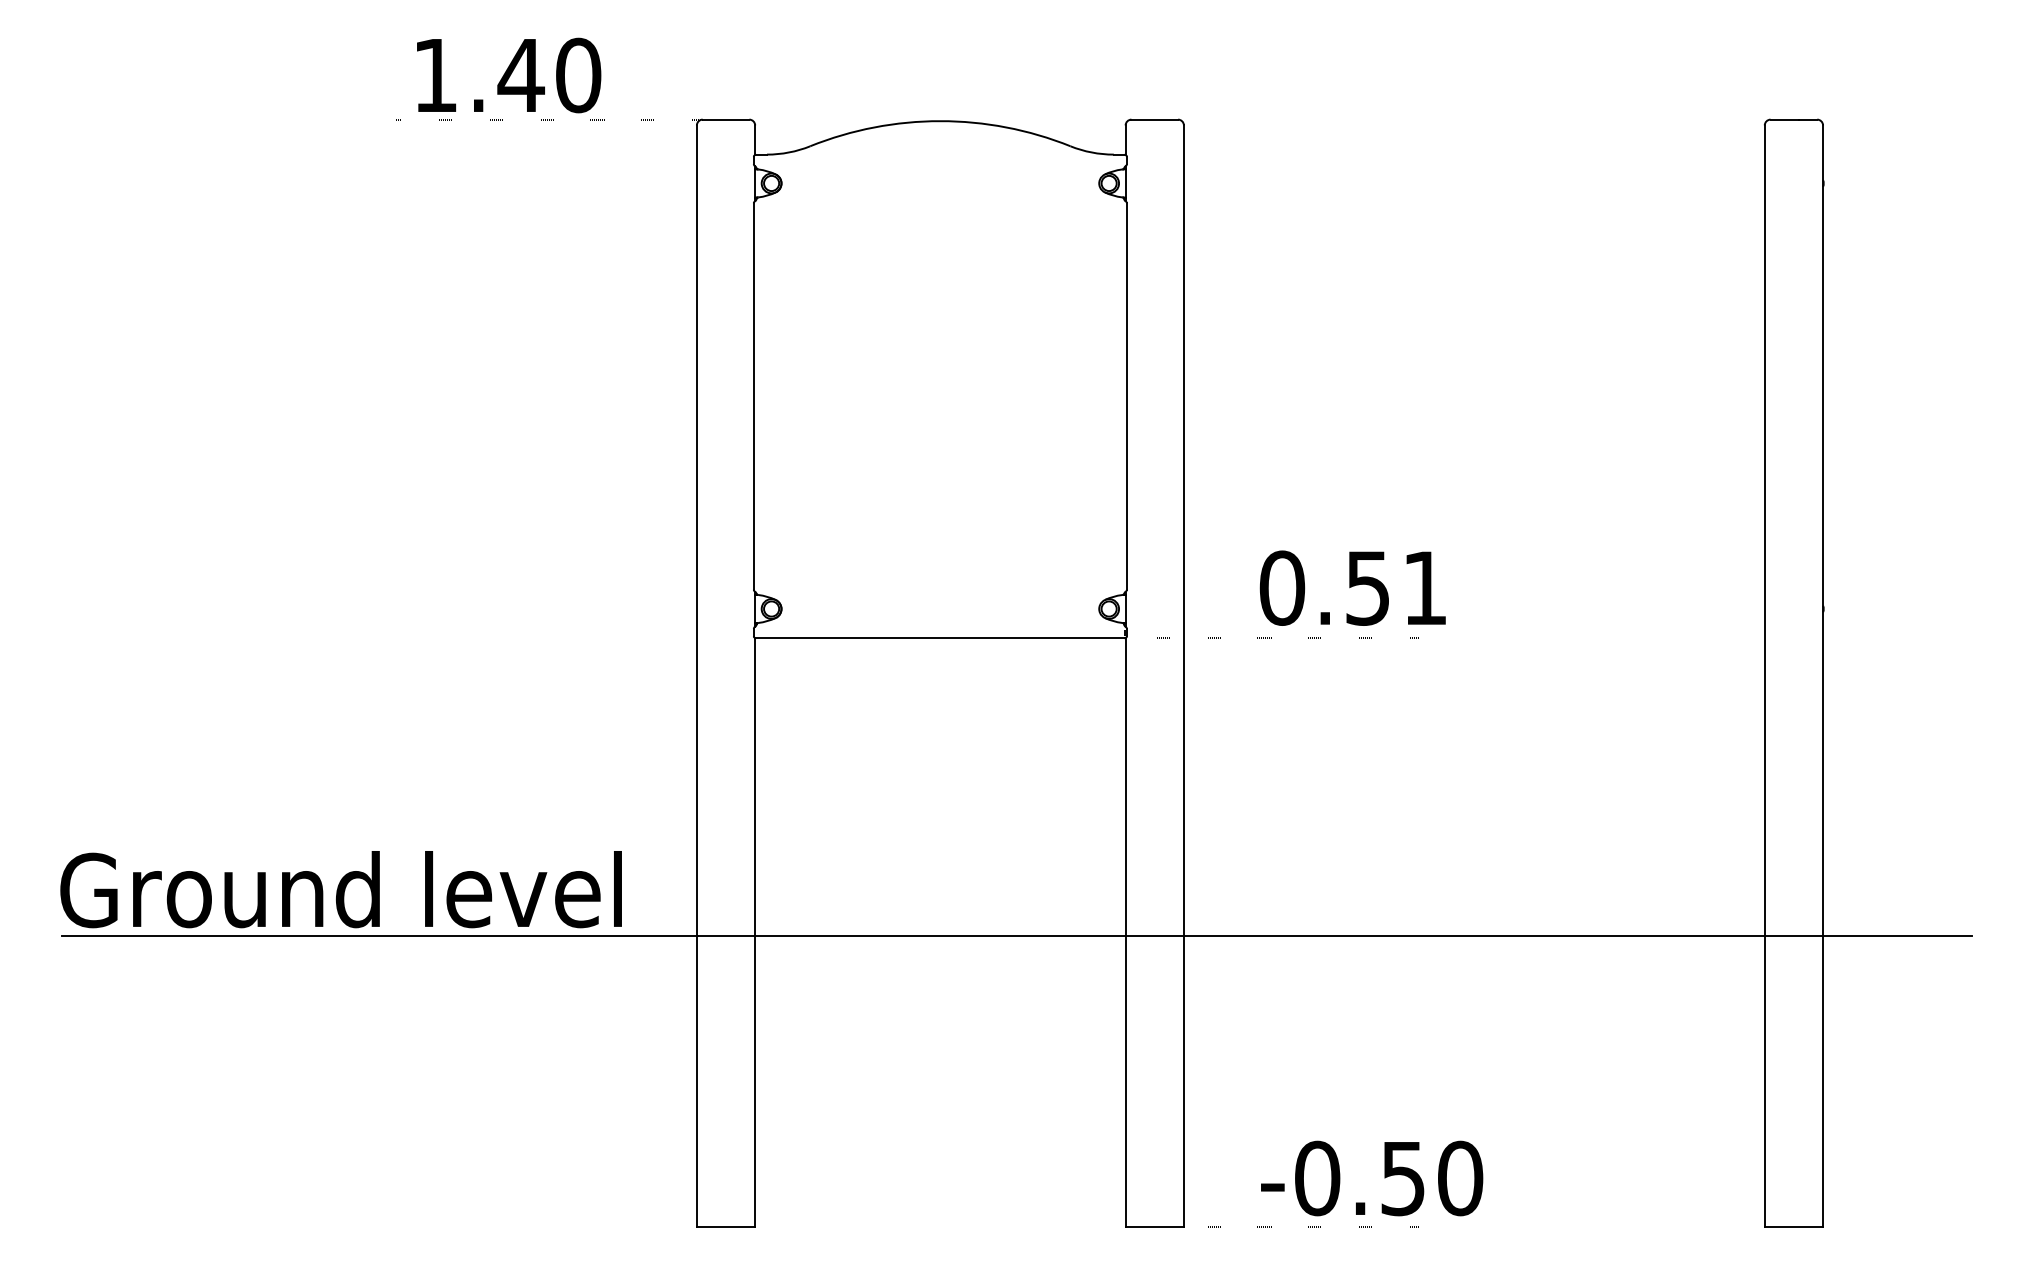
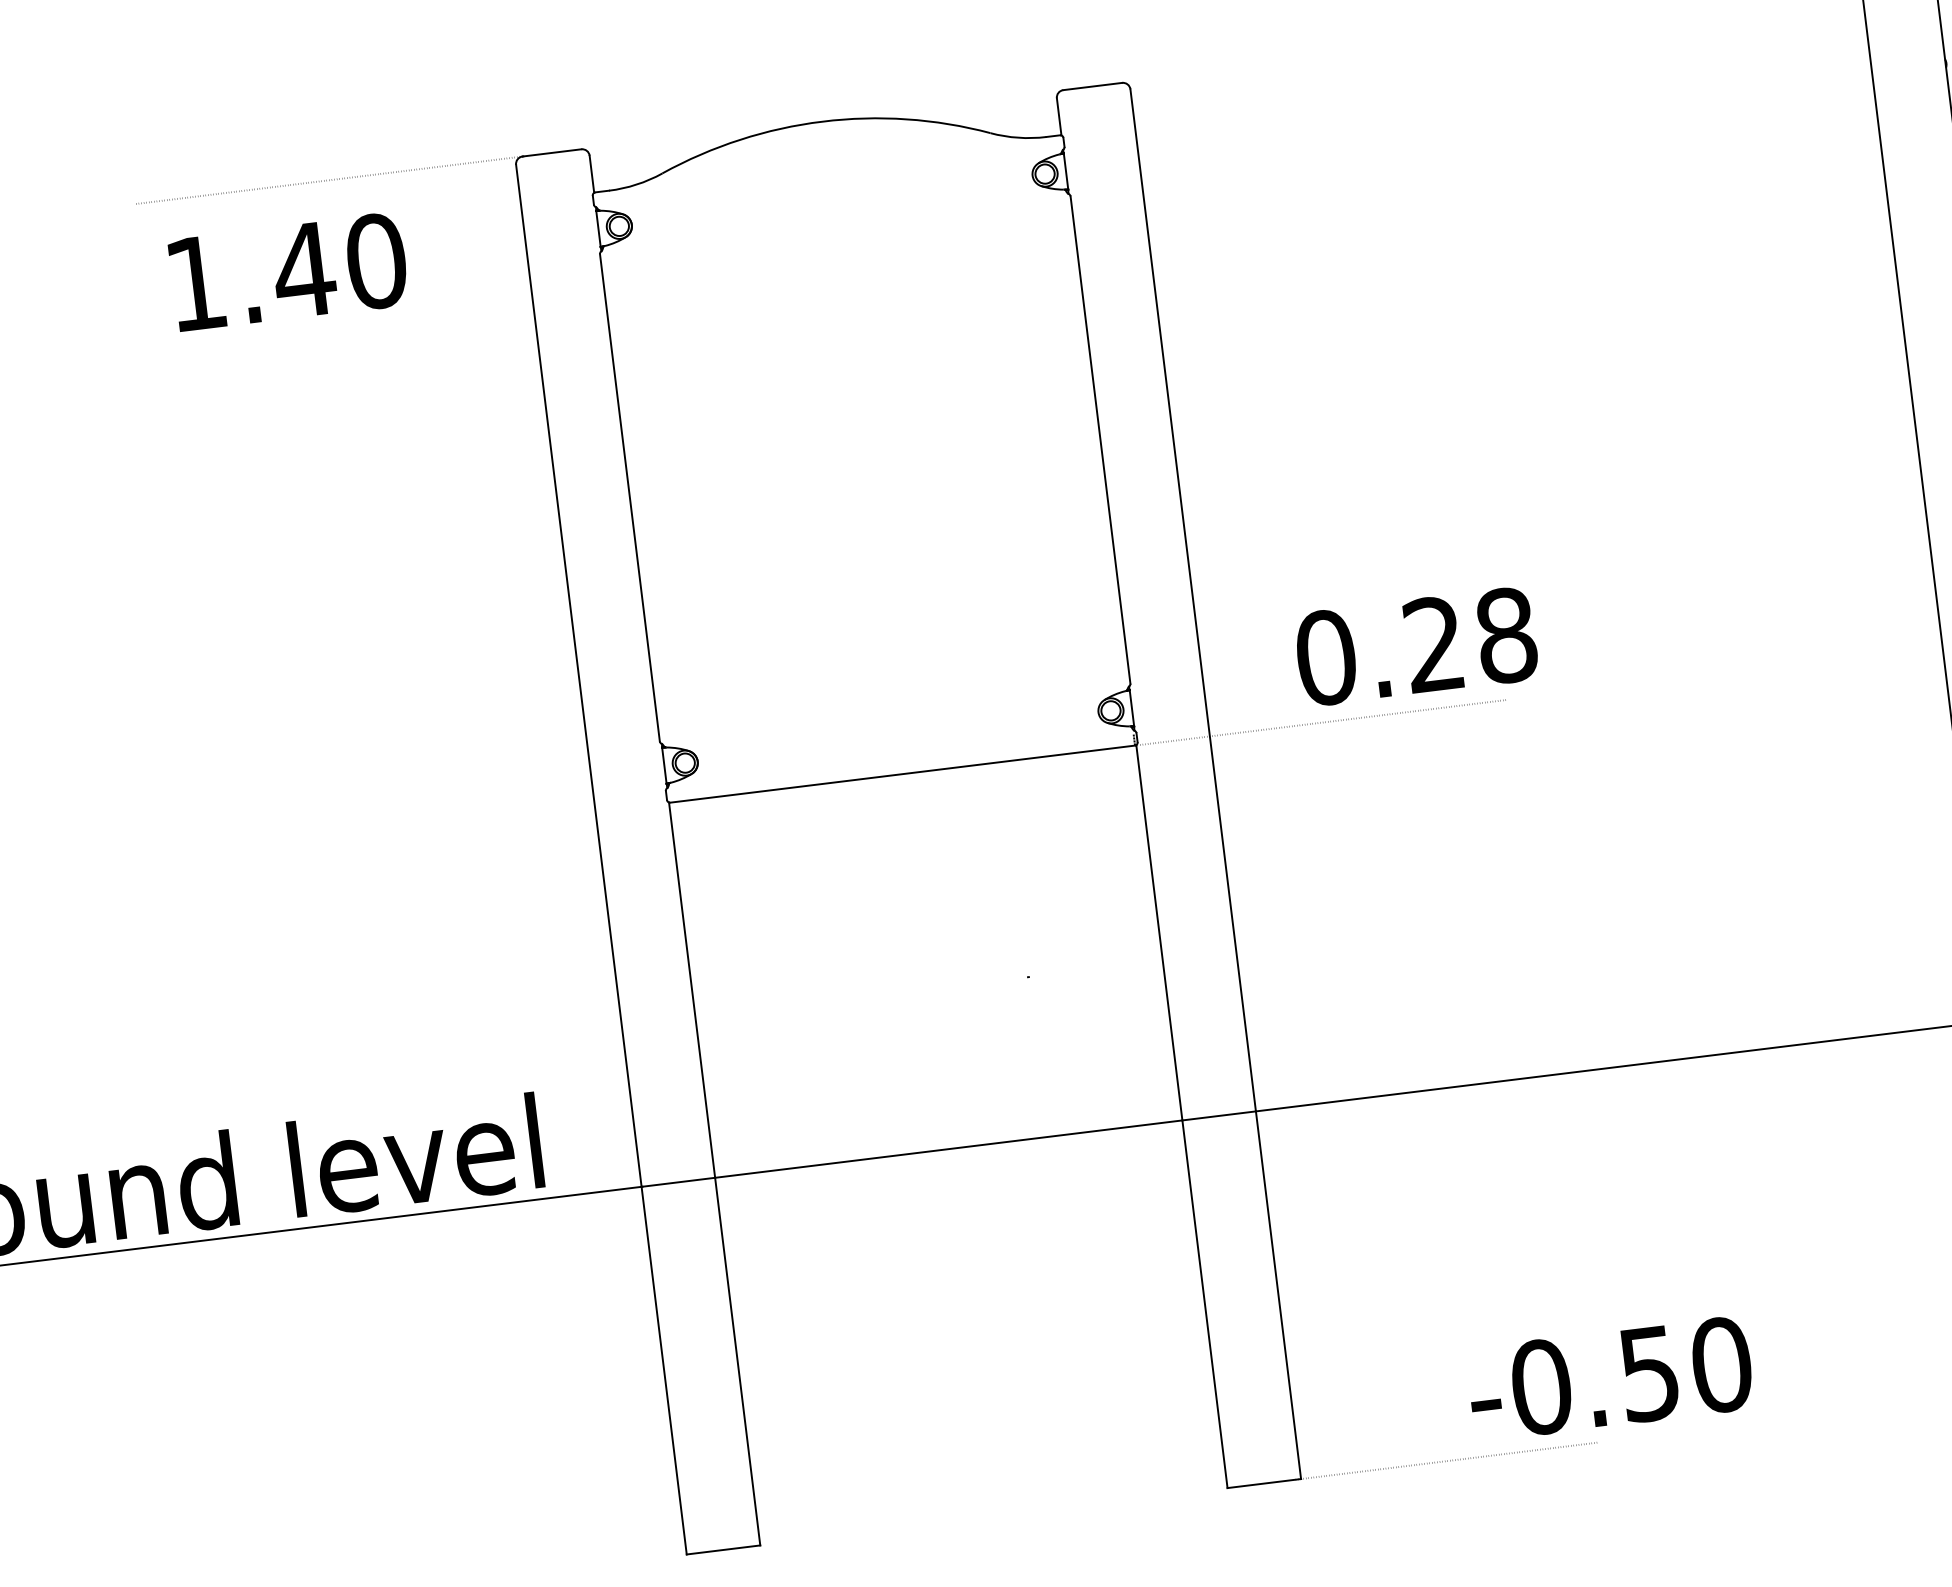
text: (509, 75) -> (289, 272), moved
text: (1396, 587) -> (1470, 639), 0.51 -> 0.28
text: (1372, 1178) -> (1610, 1378), moved

